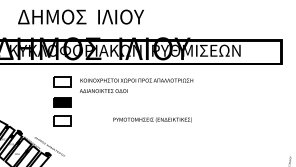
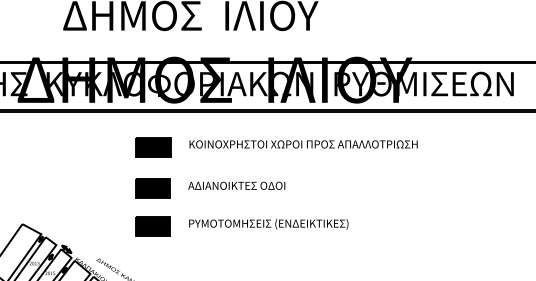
fill: (62, 81) -> (153, 146), added
text: (103, 90) -> (236, 184), moved
text: (152, 119) -> (268, 223), moved
fill: (62, 120) -> (153, 225), added

